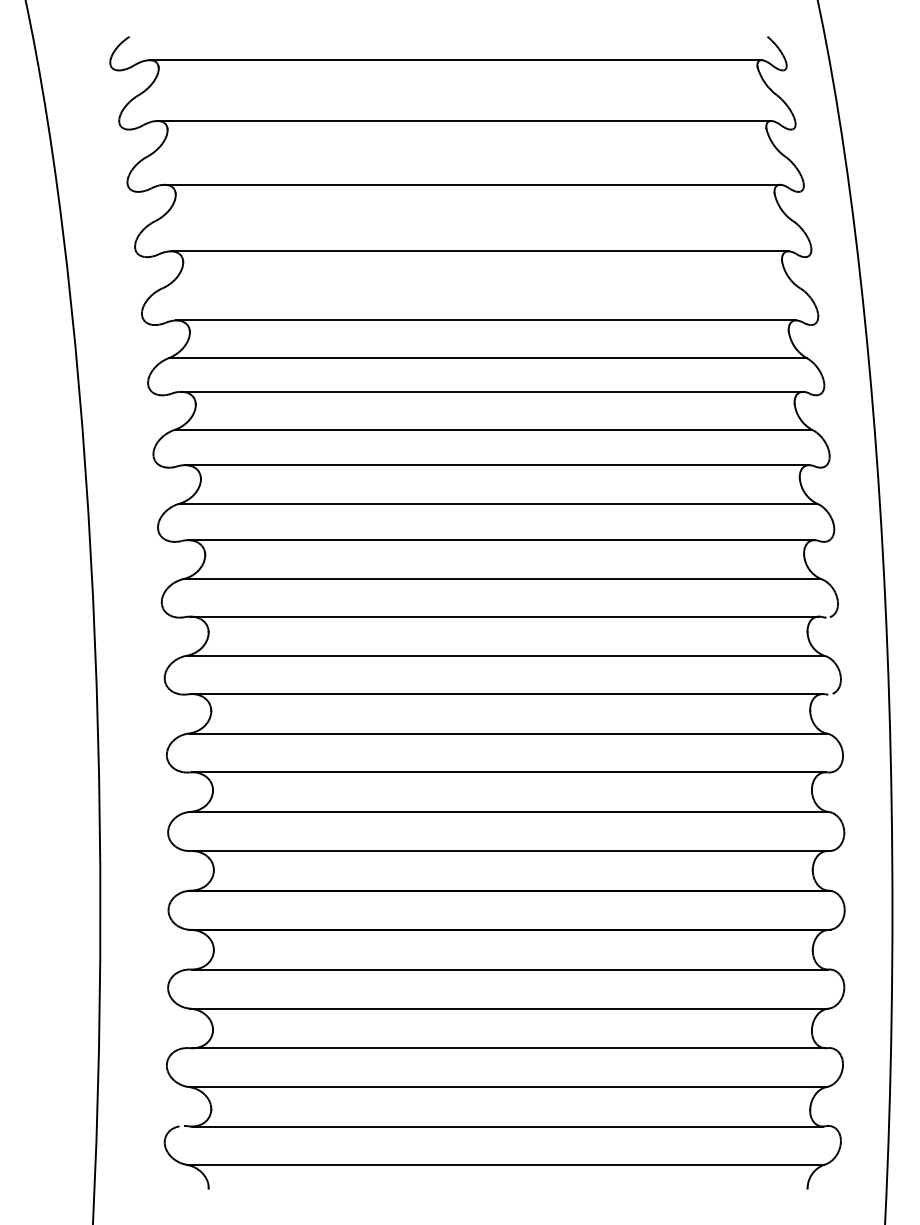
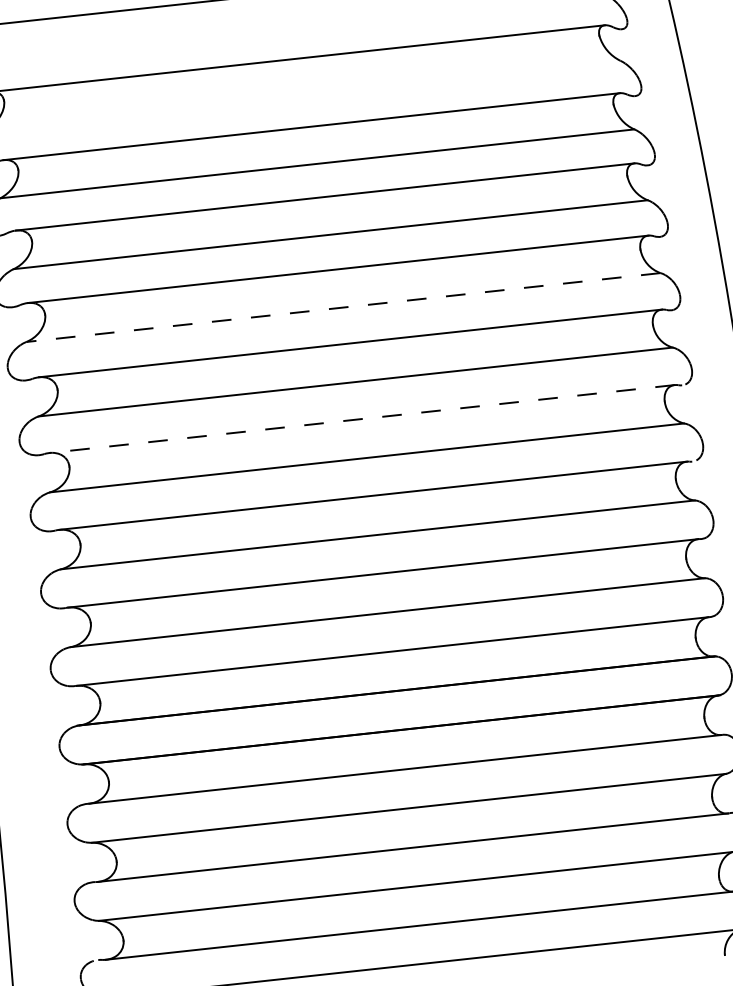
line: (498, 503) -> (343, 307), solid -> dashed
line: (504, 616) -> (361, 418), solid -> dashed

